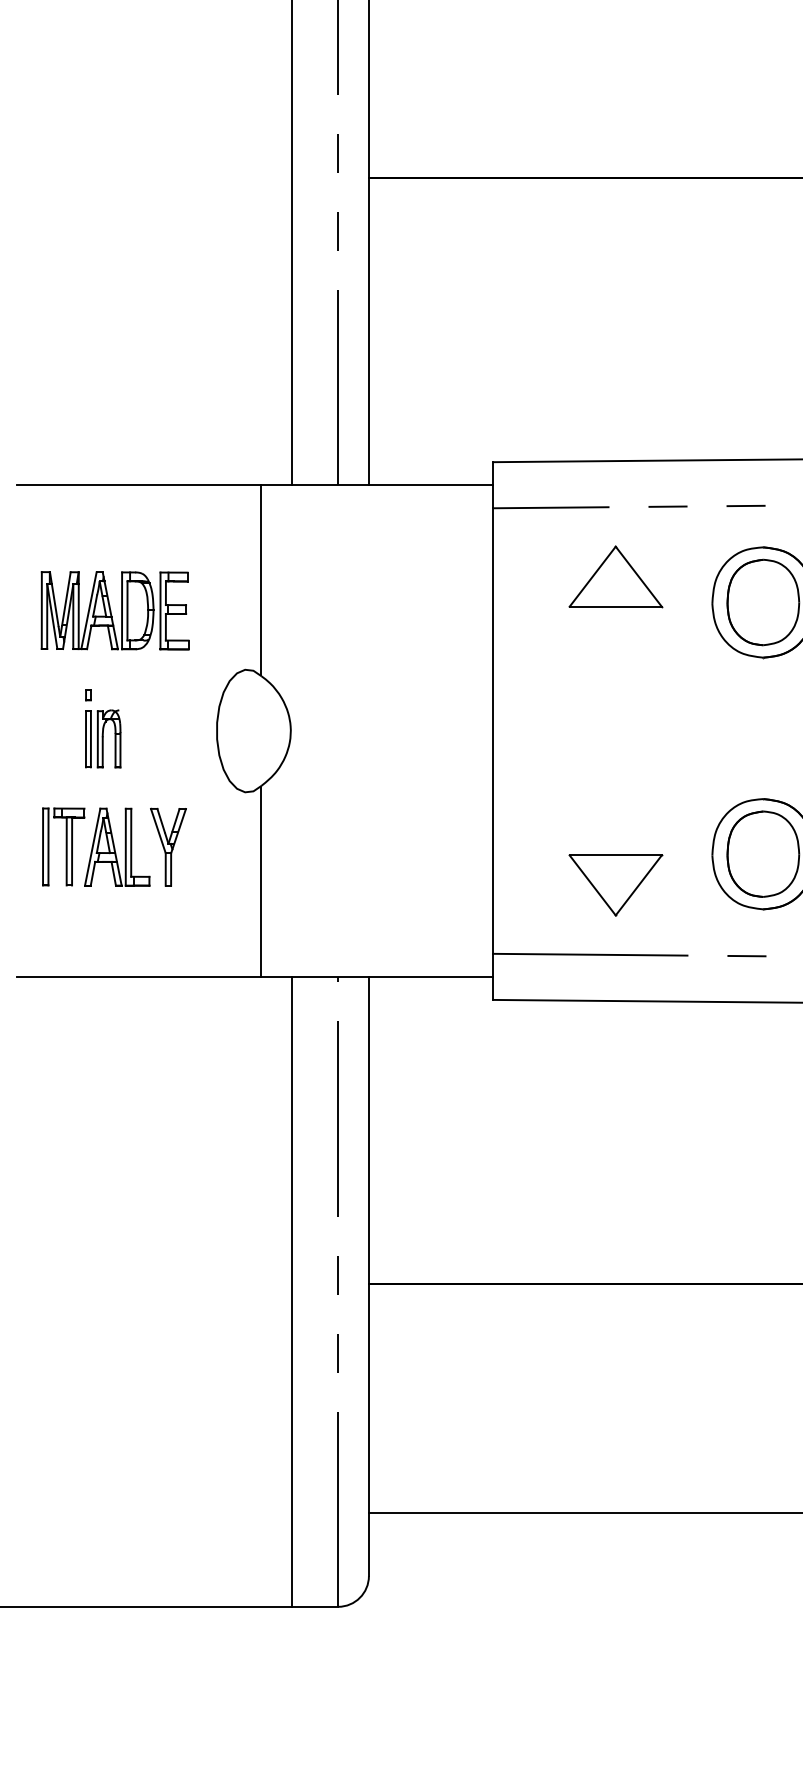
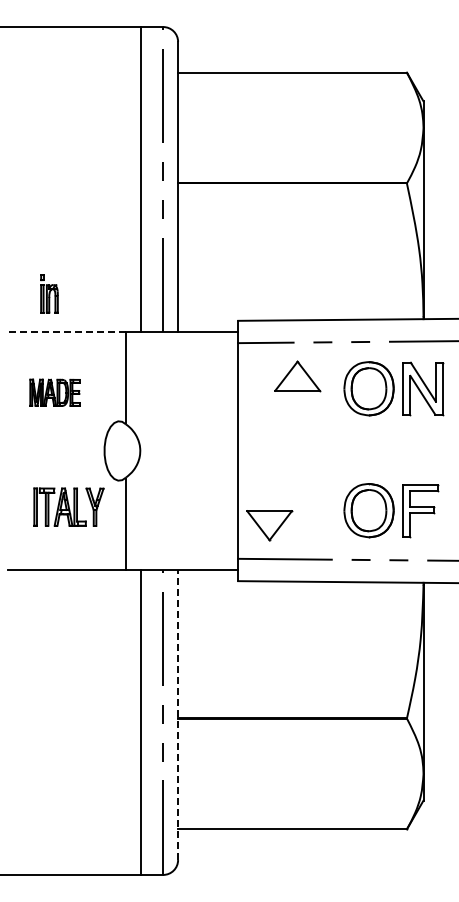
line: (138, 484) -> (66, 331), solid -> dashed
part: (113, 610) -> (54, 392), size x0.7
part: (103, 727) -> (49, 293), moved
part: (113, 845) -> (68, 506), moved
part: (615, 884) -> (269, 525), moved
line: (369, 1275) -> (178, 714), solid -> dashed

